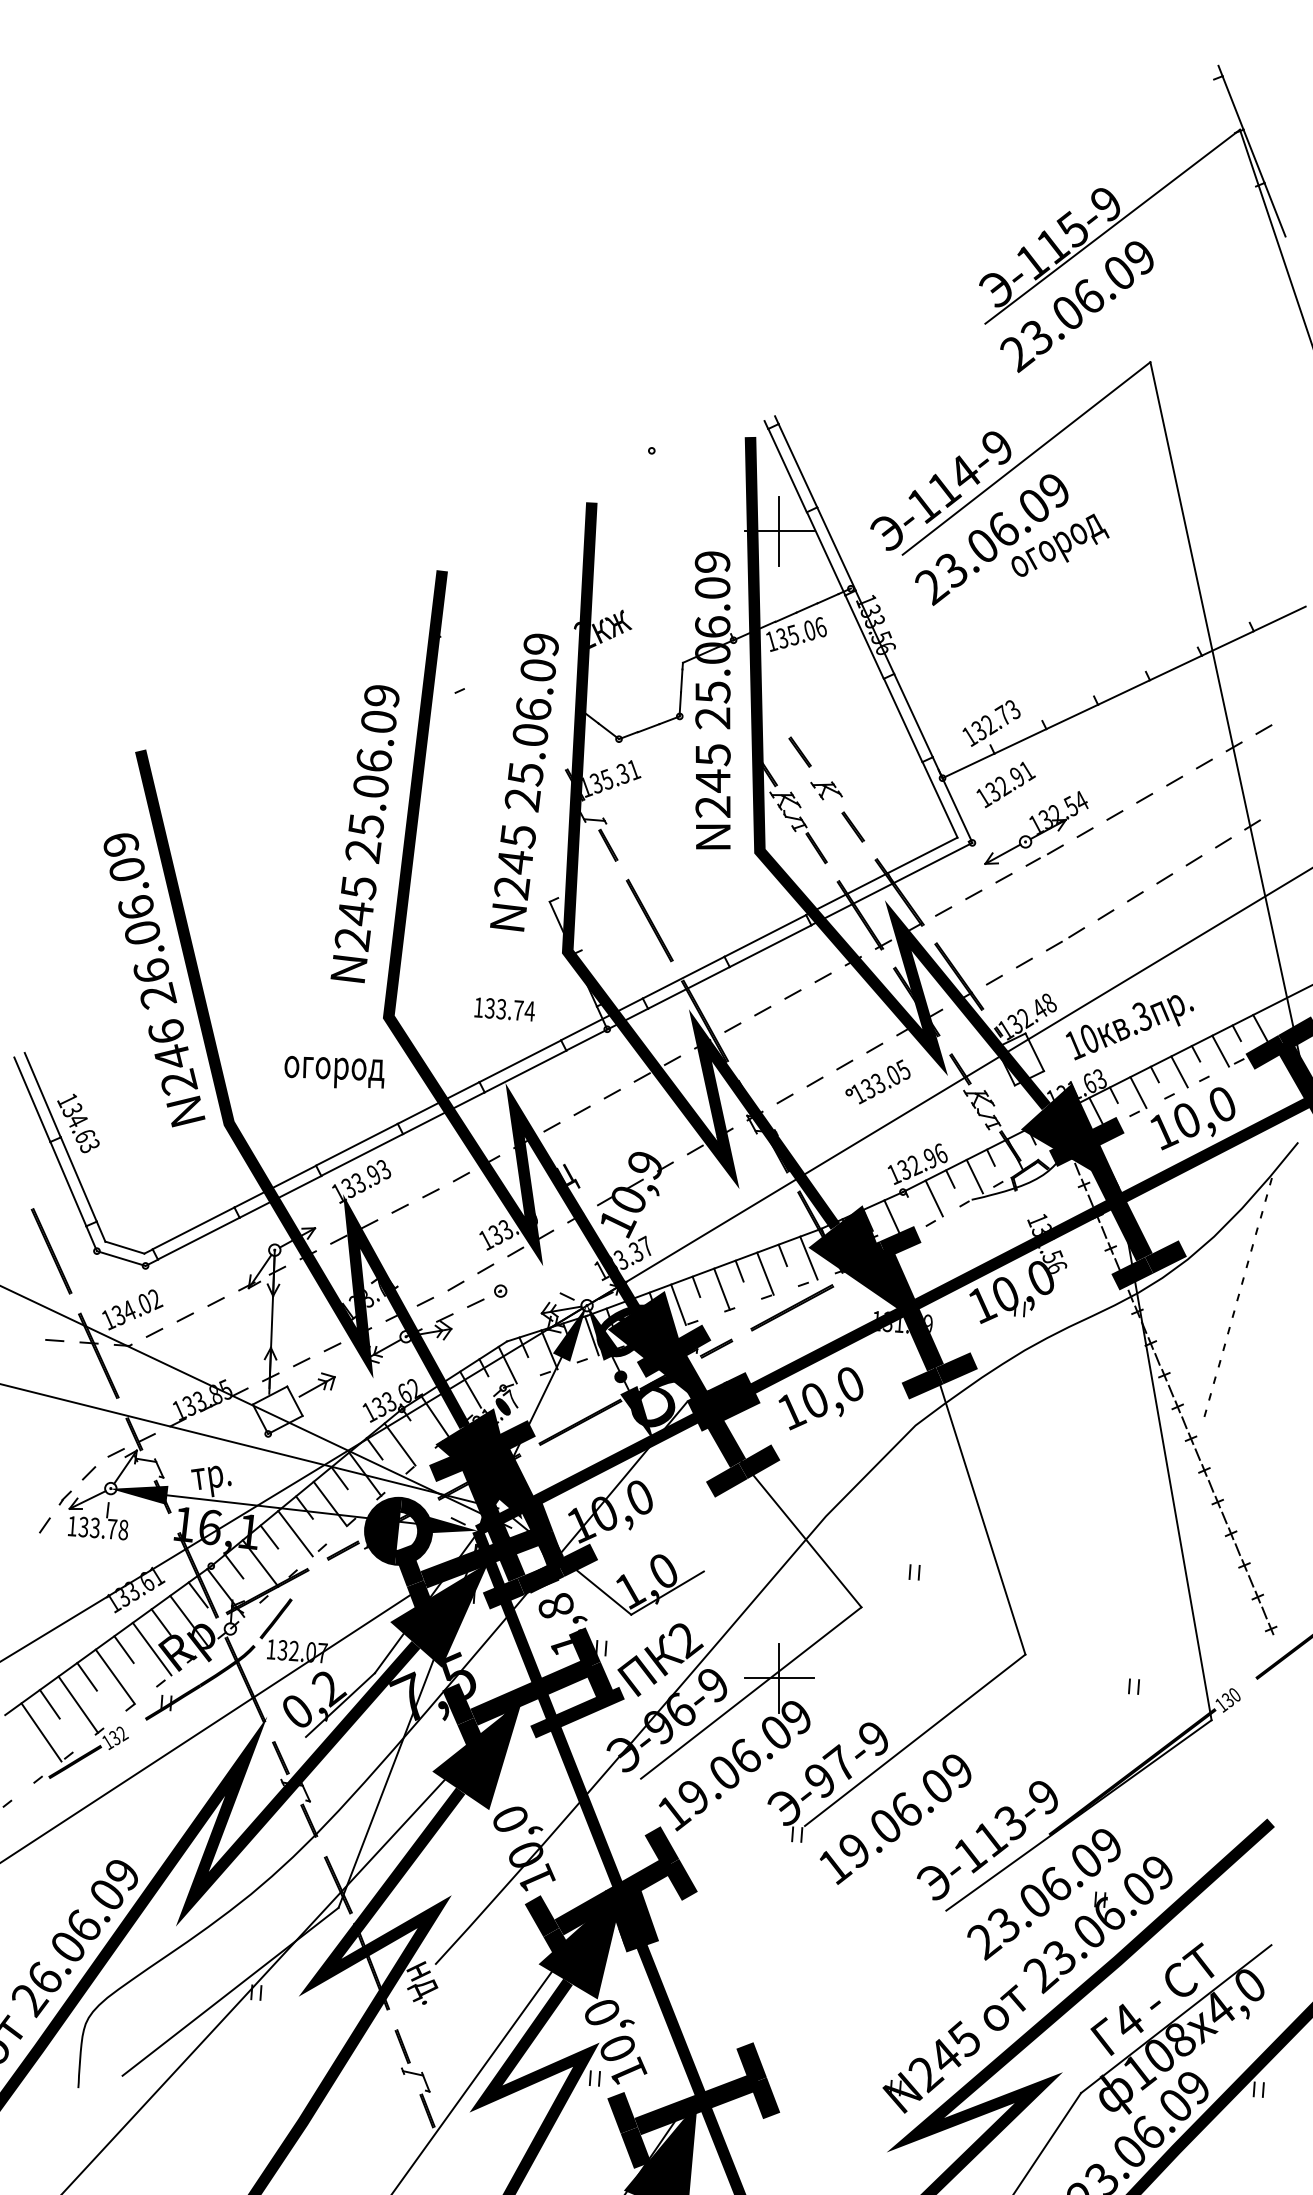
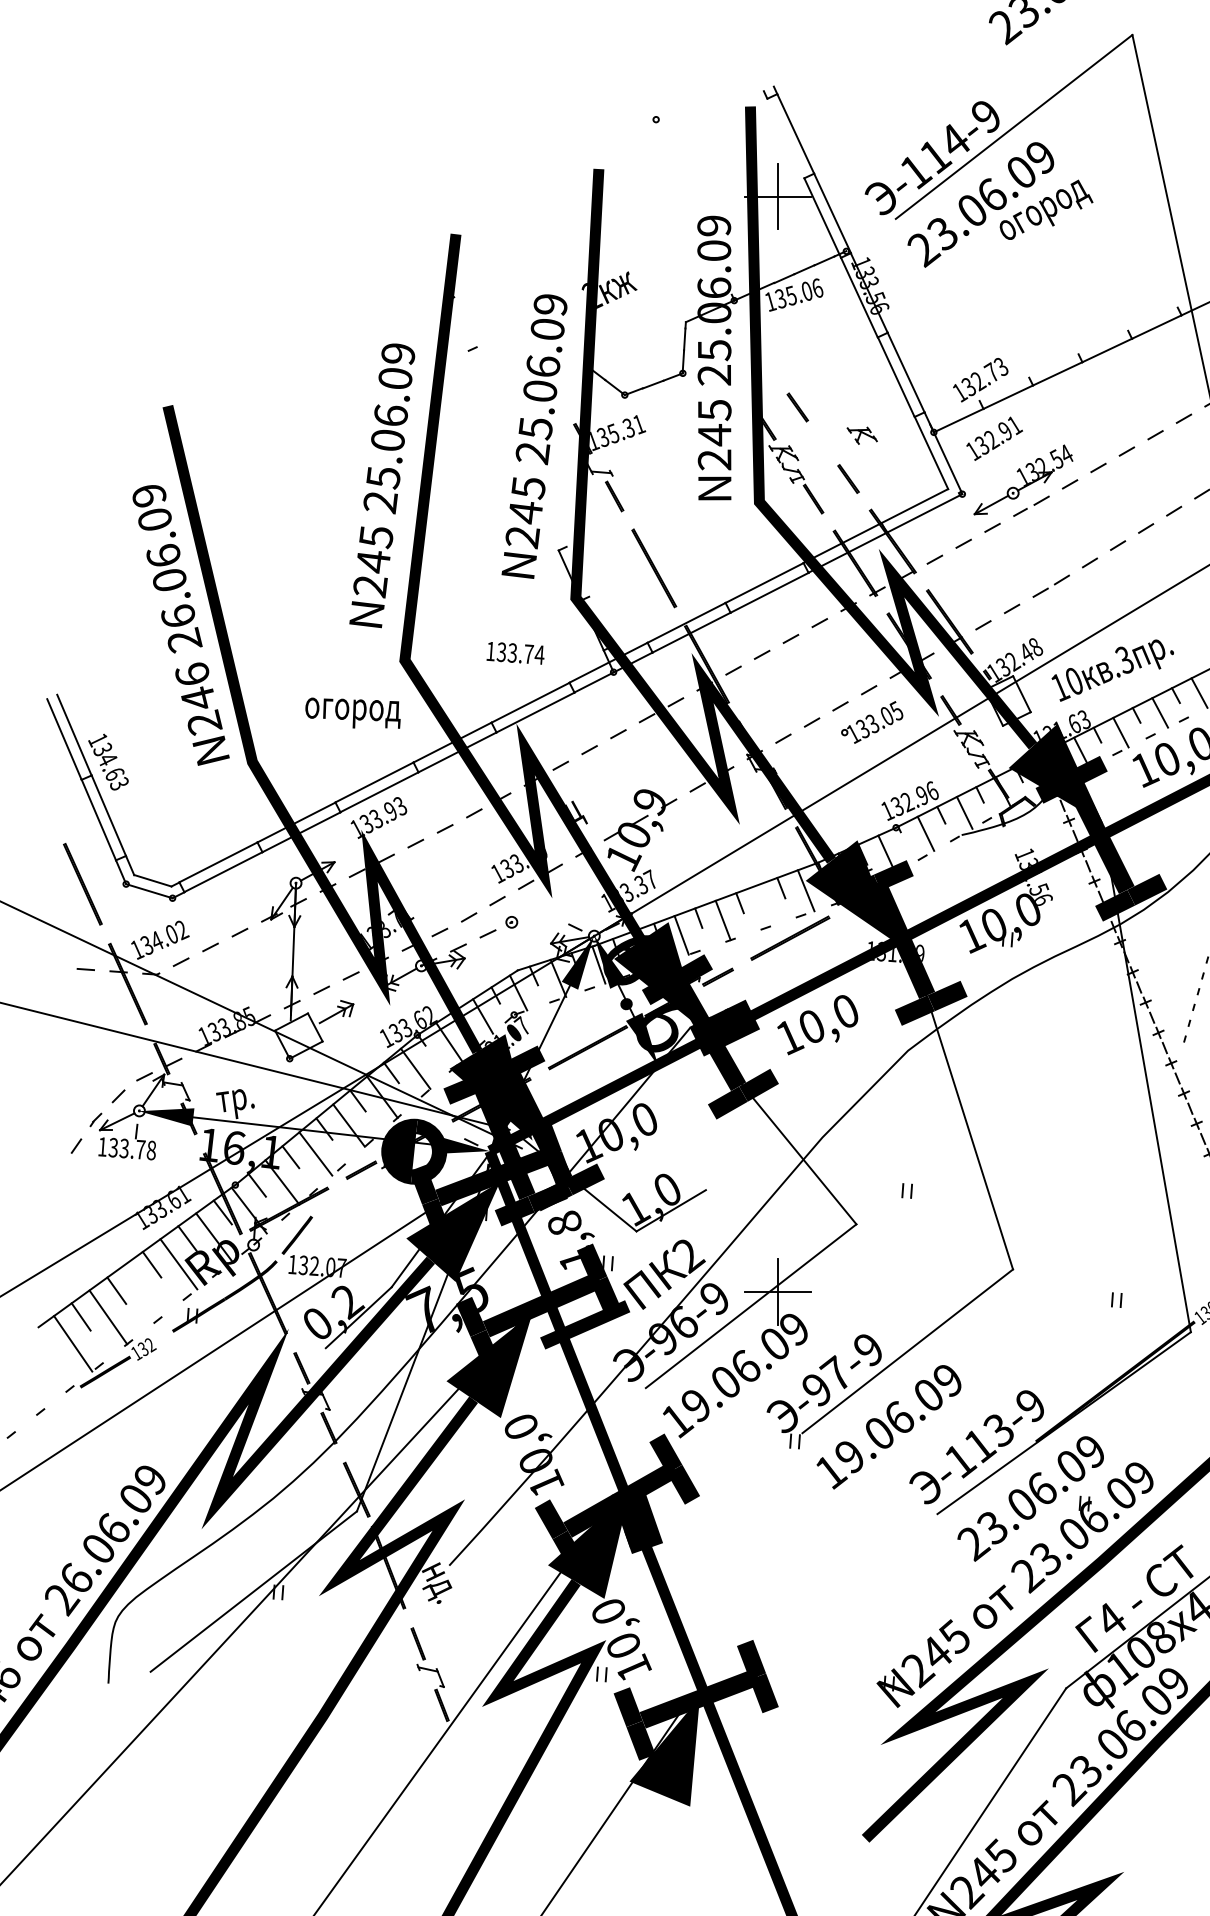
line: (787, 470) -> (785, 138), removed
part: (826, 790) -> (862, 435), moved
line: (765, 1273) -> (764, 905), removed
line: (114, 1676) -> (142, 1290), removed

